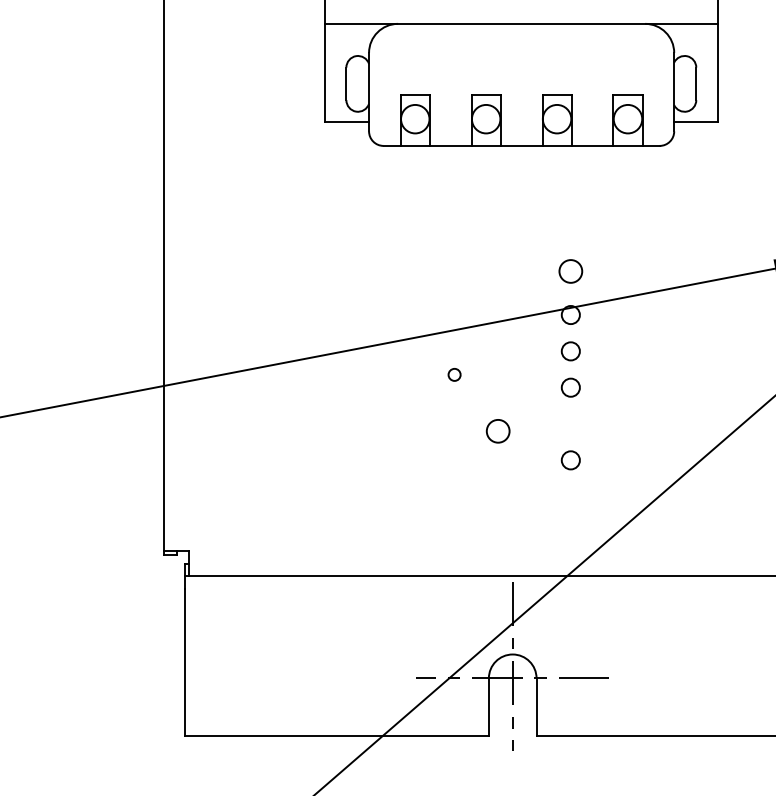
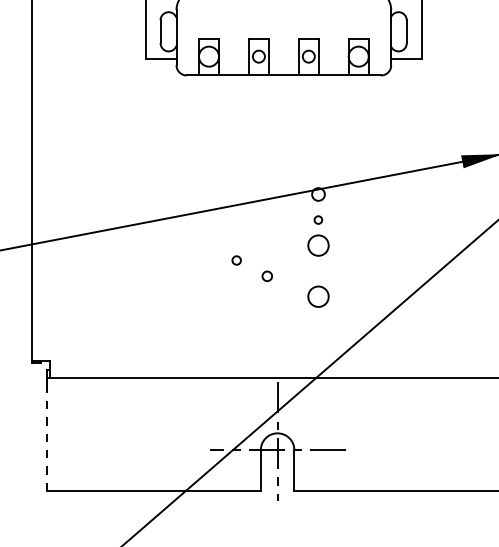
circle: (485, 118) -> (258, 56), size x0.6
circle: (556, 118) -> (308, 56), size x0.6
circle: (570, 271) -> (318, 163), removed
circle: (570, 351) -> (318, 220), size x0.6
circle: (454, 374) -> (236, 260), moved
circle: (570, 387) -> (318, 245), size x1.6
circle: (497, 431) -> (266, 276), size x0.6
circle: (570, 460) -> (318, 296), size x1.6
line: (185, 662) -> (47, 438), solid -> dashed

